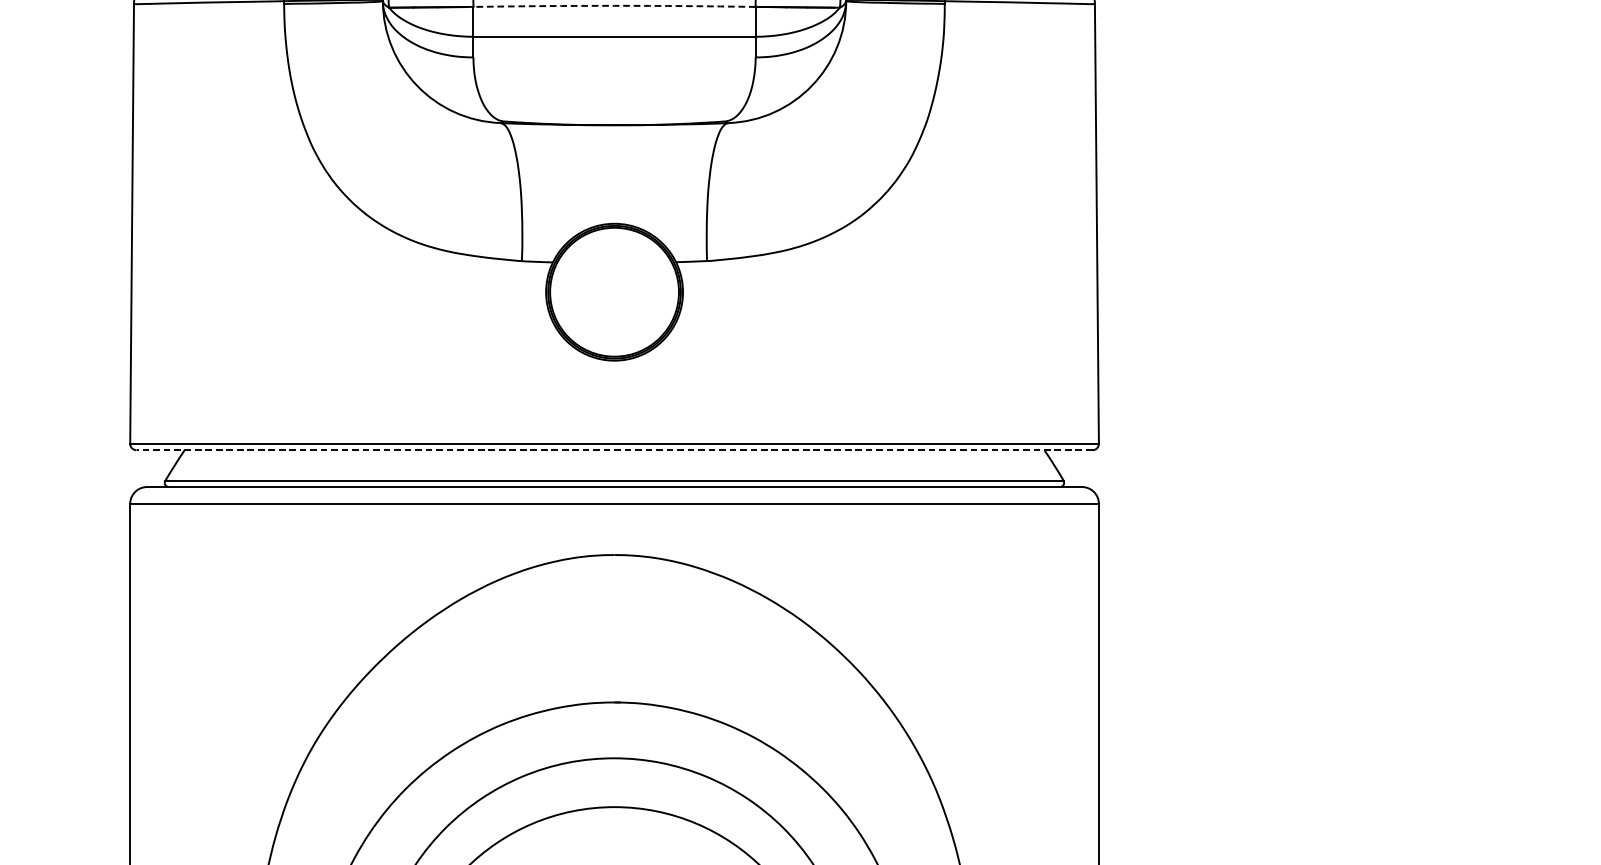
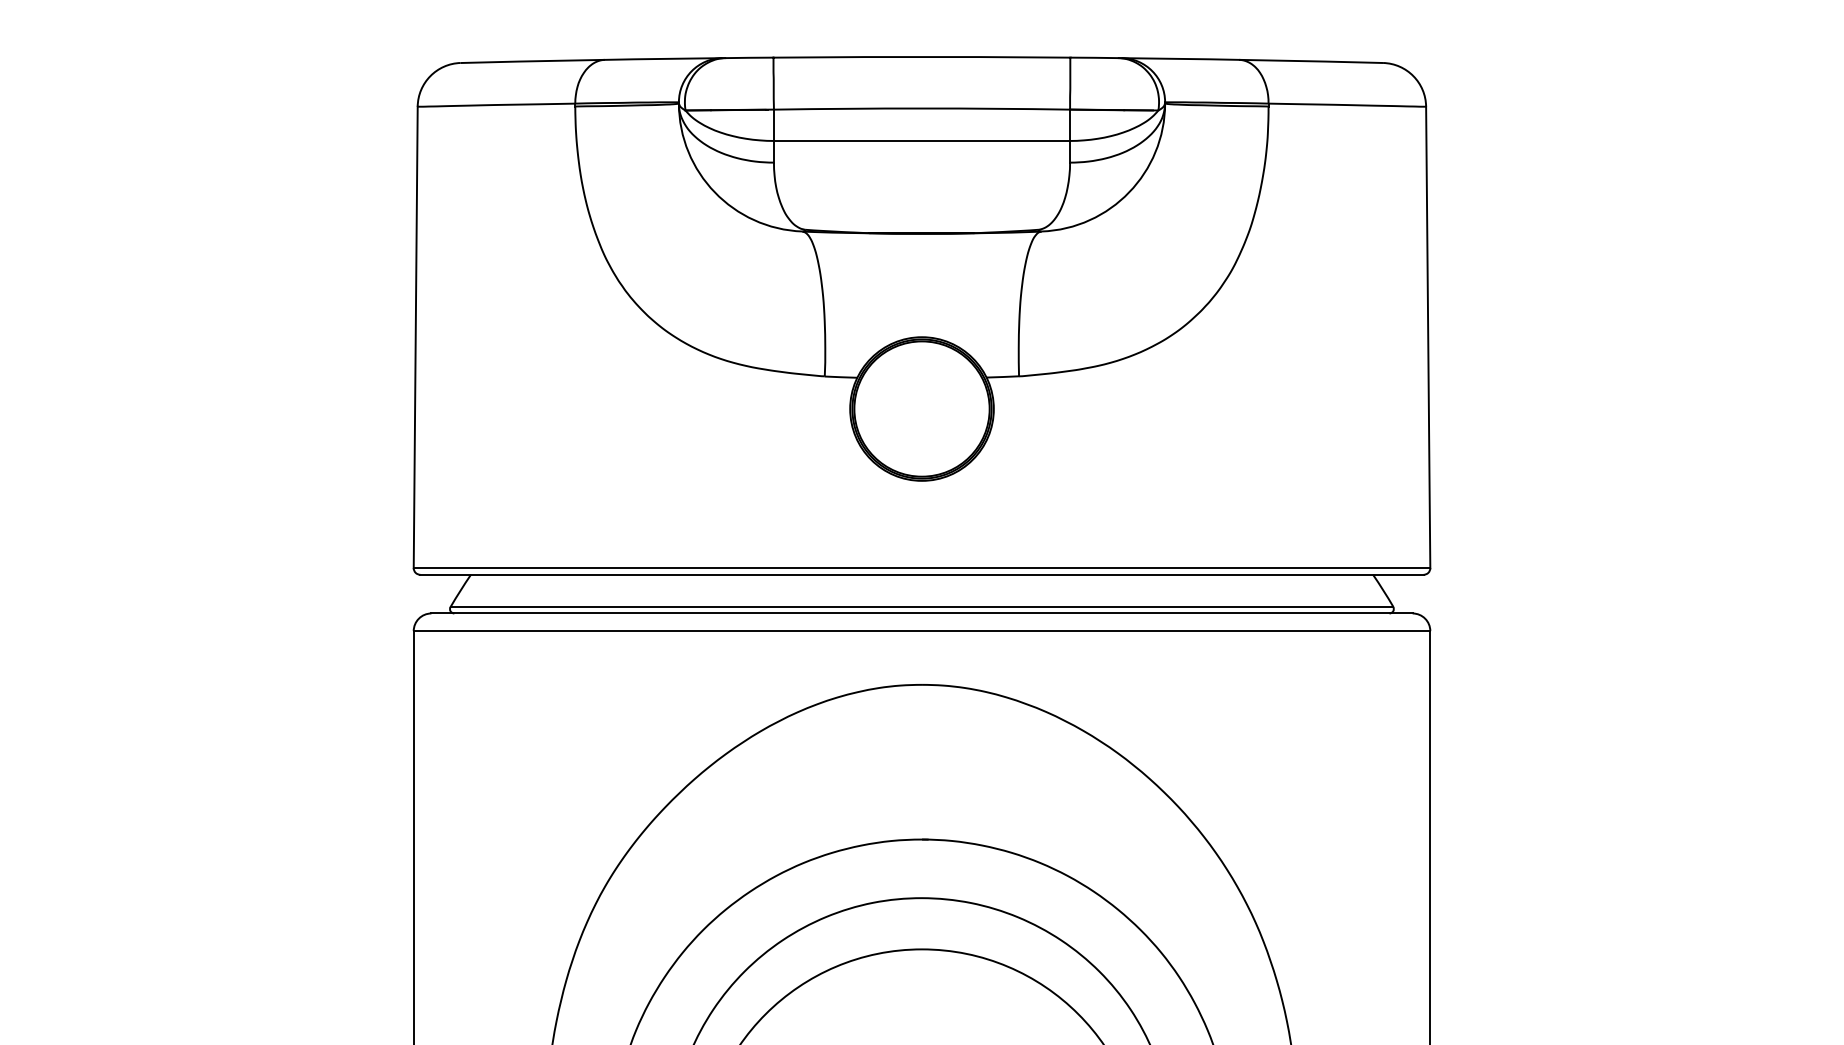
arc: (615, 5) -> (922, 108), dashed -> solid
line: (615, 449) -> (922, 574), dashed -> solid

